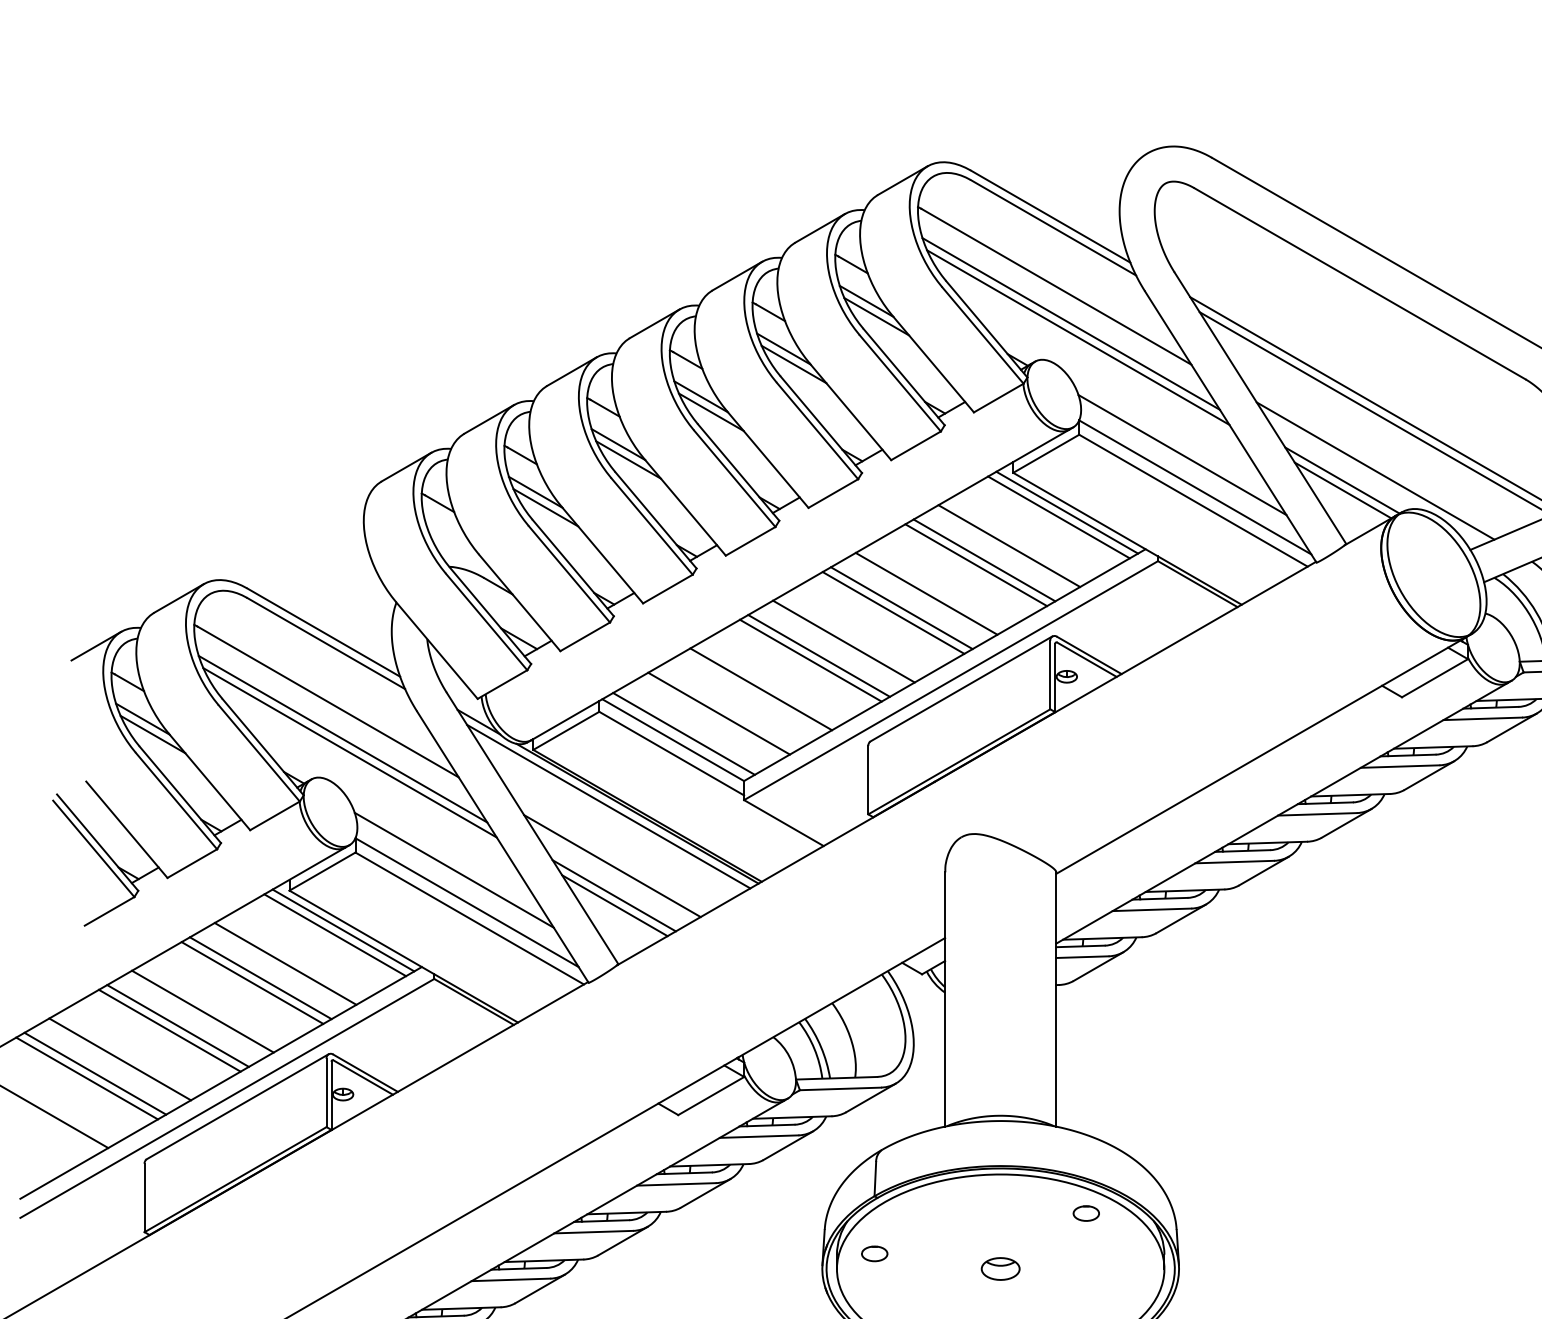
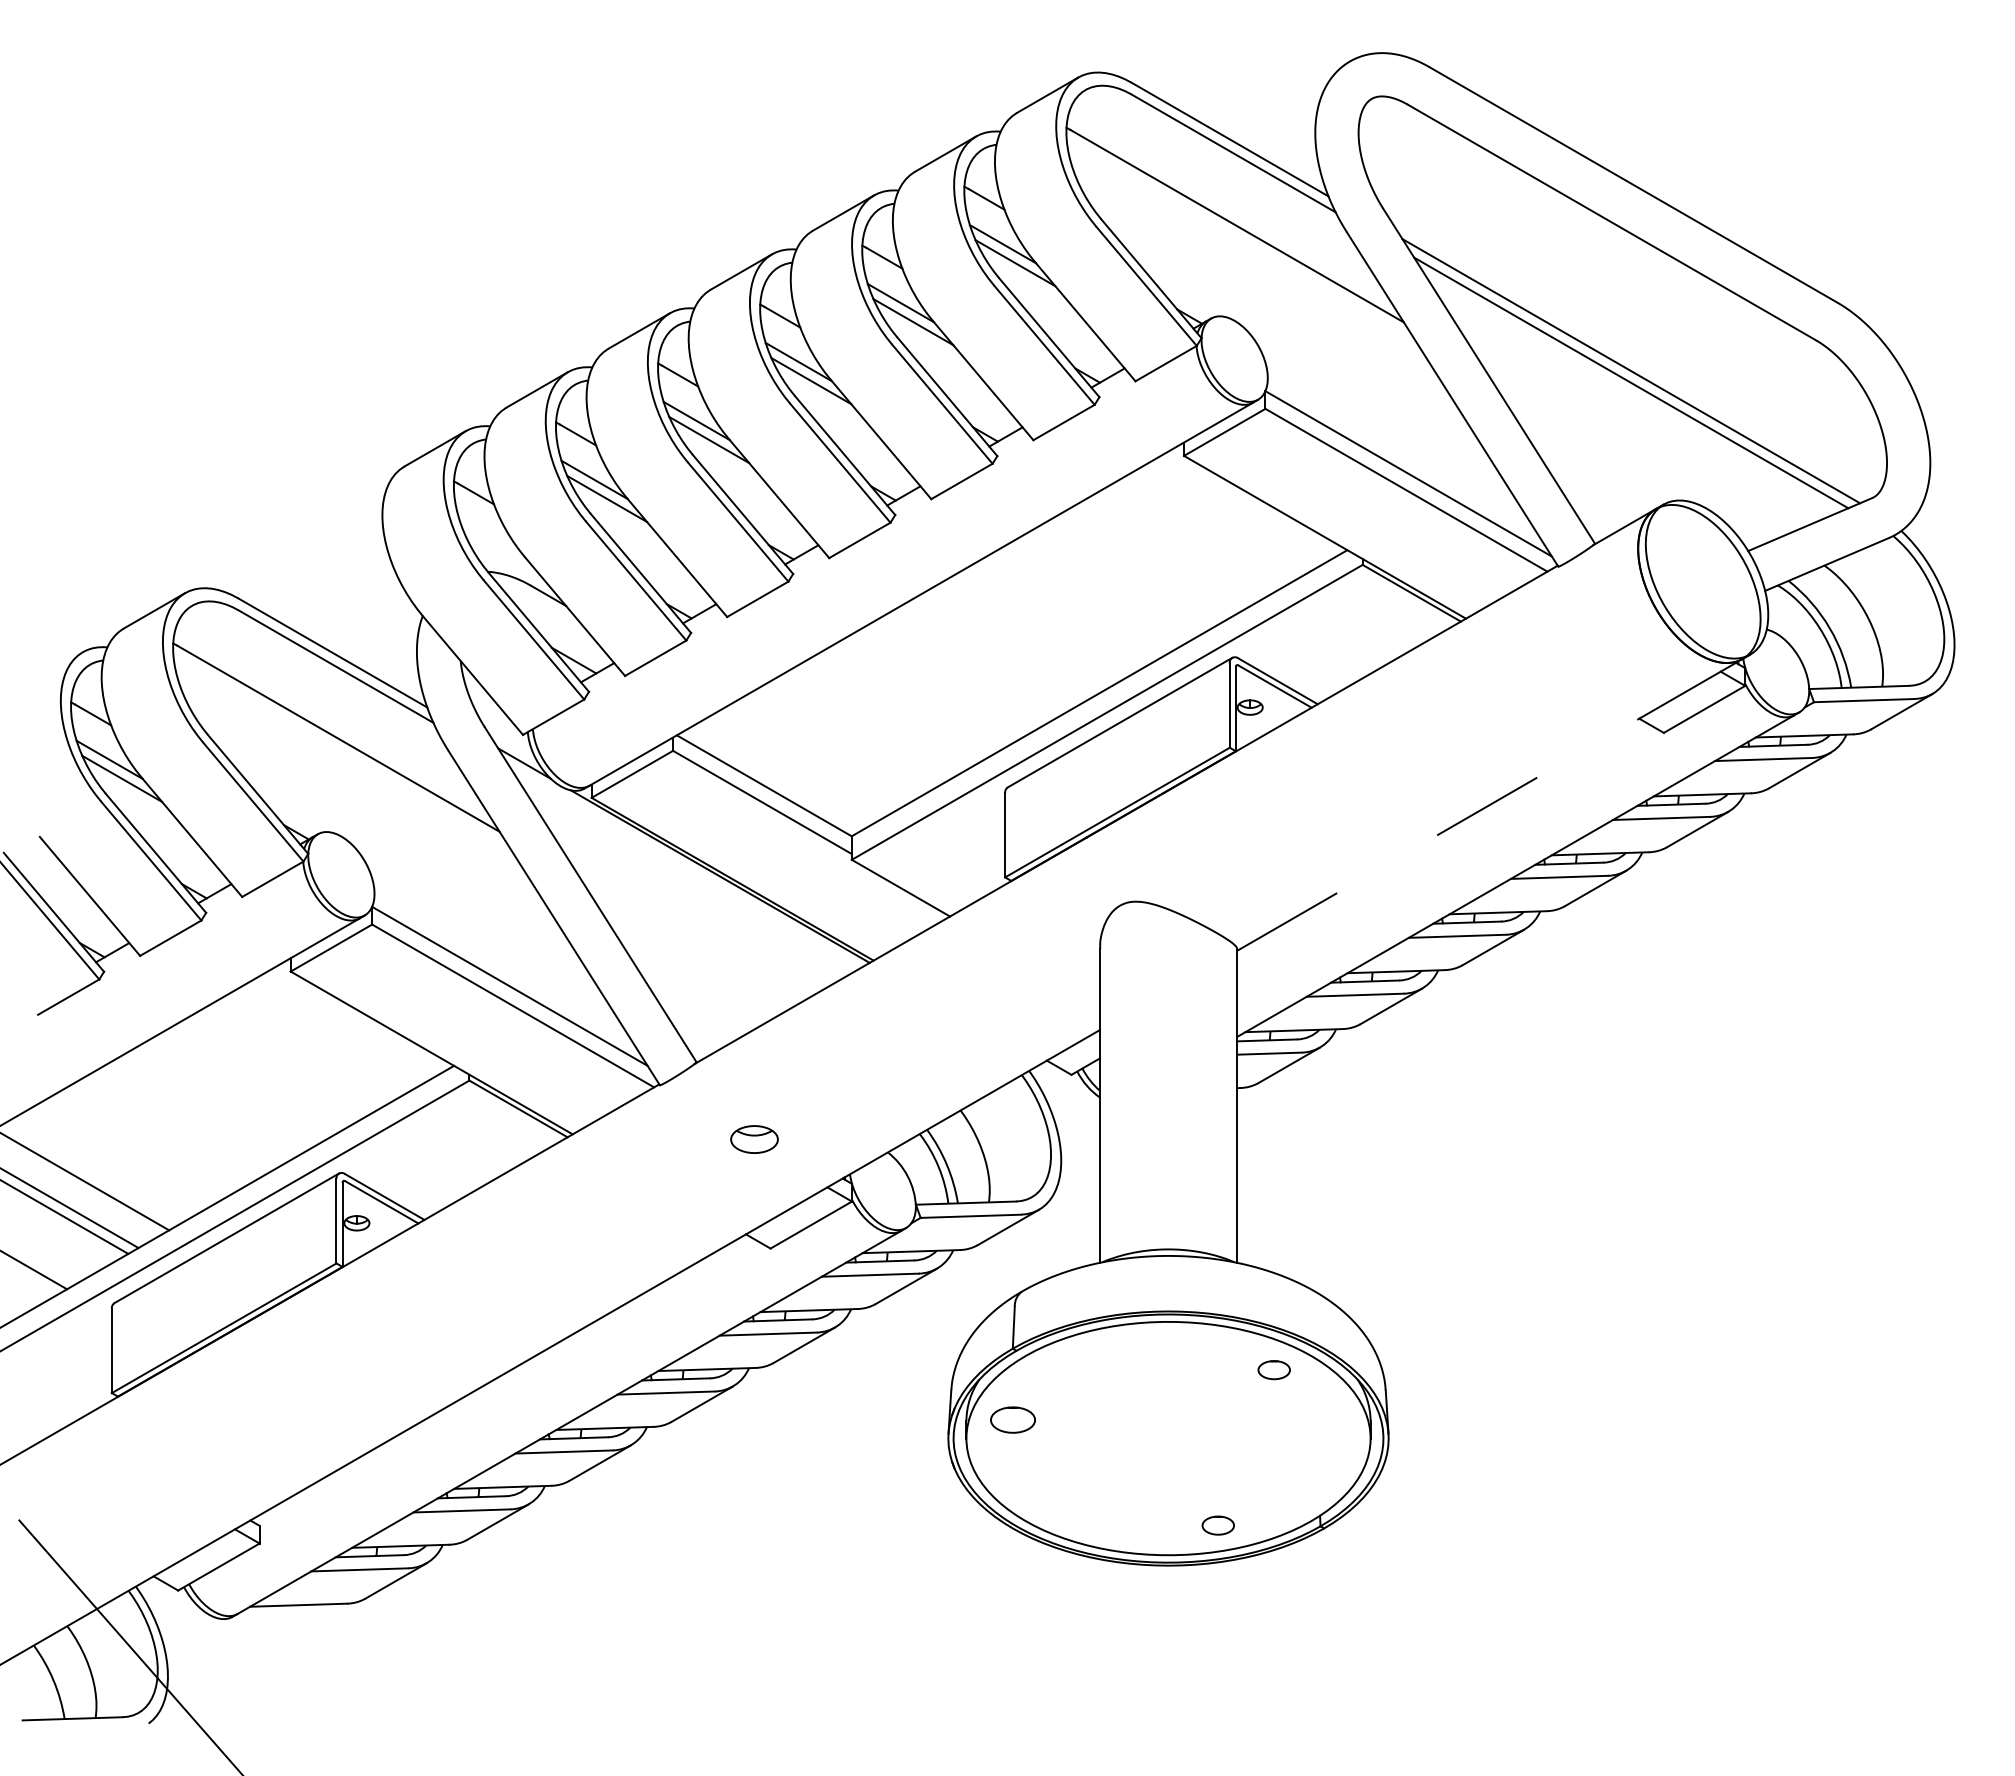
line: (1071, 324) -> (1255, 272), removed
line: (1077, 337) -> (1263, 288), removed
line: (1182, 454) -> (1392, 433), removed
line: (1374, 470) -> (1630, 453), removed
line: (1341, 480) -> (1589, 465), removed
line: (1342, 490) -> (1590, 477), removed
line: (1067, 512) -> (1250, 504), removed
line: (1059, 517) -> (1240, 510), removed
line: (1008, 545) -> (1178, 545), removed
line: (984, 560) -> (1148, 563), removed
line: (975, 564) -> (1137, 569), removed
line: (926, 593) -> (1076, 604), removed
line: (901, 607) -> (1046, 622), removed
line: (892, 612) -> (1035, 628), removed
line: (843, 641) -> (974, 663), removed
line: (95, 645) -> (51, 669), removed
line: (818, 655) -> (943, 681), removed
line: (810, 660) -> (933, 687), removed
line: (760, 688) -> (872, 722), removed
line: (718, 713) -> (820, 752), removed
line: (683, 733) -> (777, 777), removed
line: (342, 739) -> (356, 784), removed
line: (350, 752) -> (365, 801), removed
line: (1260, 755) -> (1489, 804), solid -> dashed
line: (608, 806) -> (684, 867), removed
line: (612, 866) -> (689, 941), removed
line: (453, 870) -> (493, 946), removed
line: (614, 895) -> (691, 977), removed
line: (615, 905) -> (692, 989), removed
line: (342, 930) -> (356, 1020), removed
line: (334, 935) -> (346, 1026), removed
line: (285, 963) -> (285, 1061), removed
line: (260, 978) -> (254, 1079), removed
line: (252, 982) -> (244, 1085), removed
line: (202, 1011) -> (183, 1120), removed
line: (177, 1025) -> (152, 1138), removed
line: (169, 1030) -> (142, 1144), removed
part: (874, 1253) -> (1012, 1419), size x1.4
part: (1000, 1268) -> (754, 1139), moved

